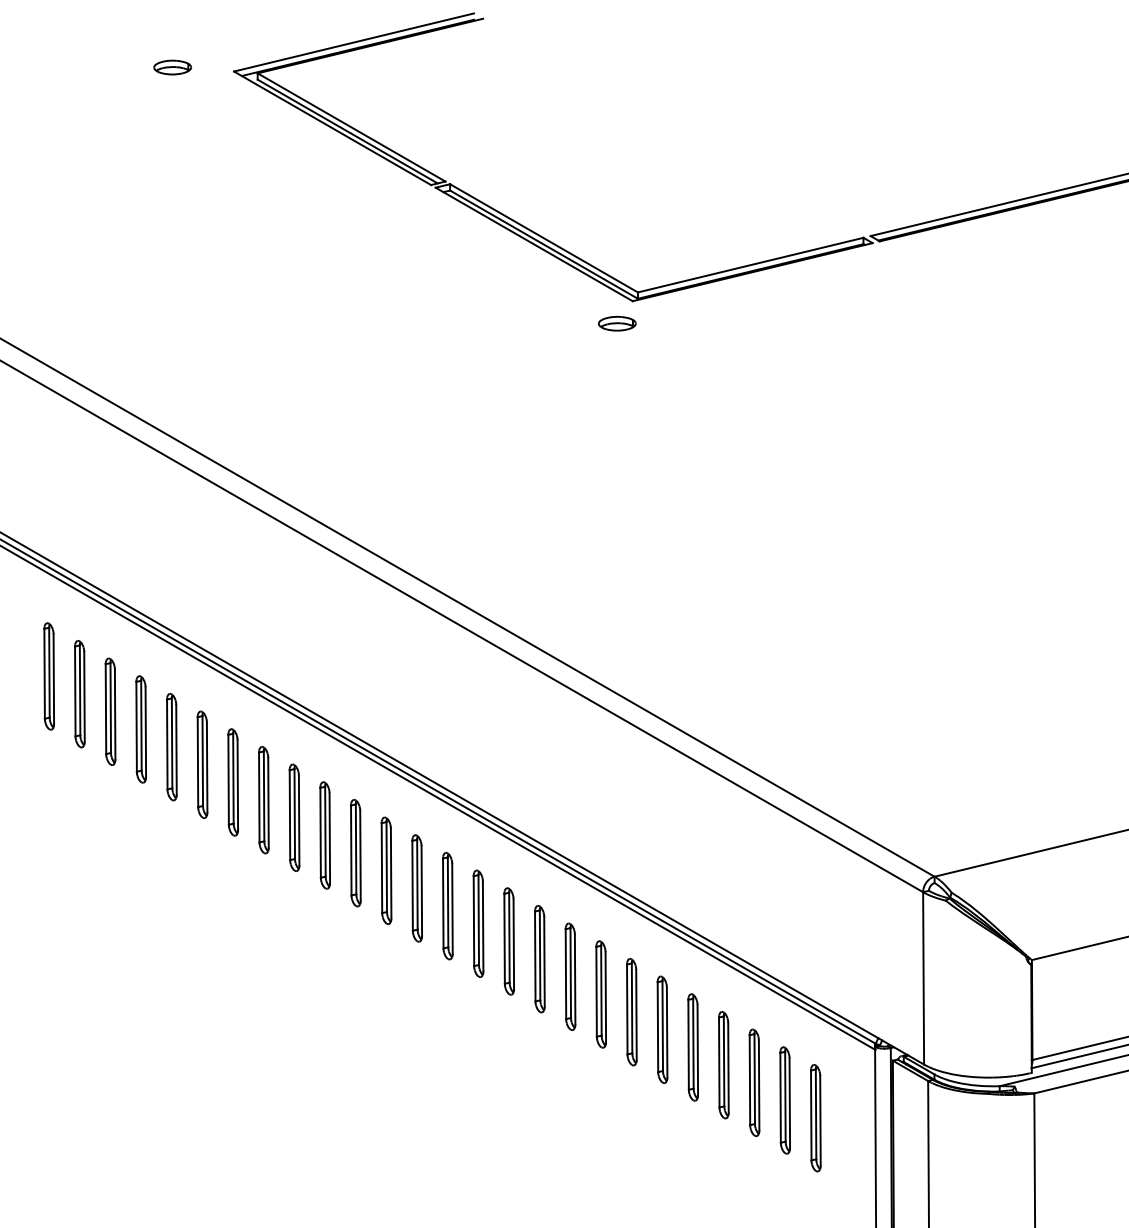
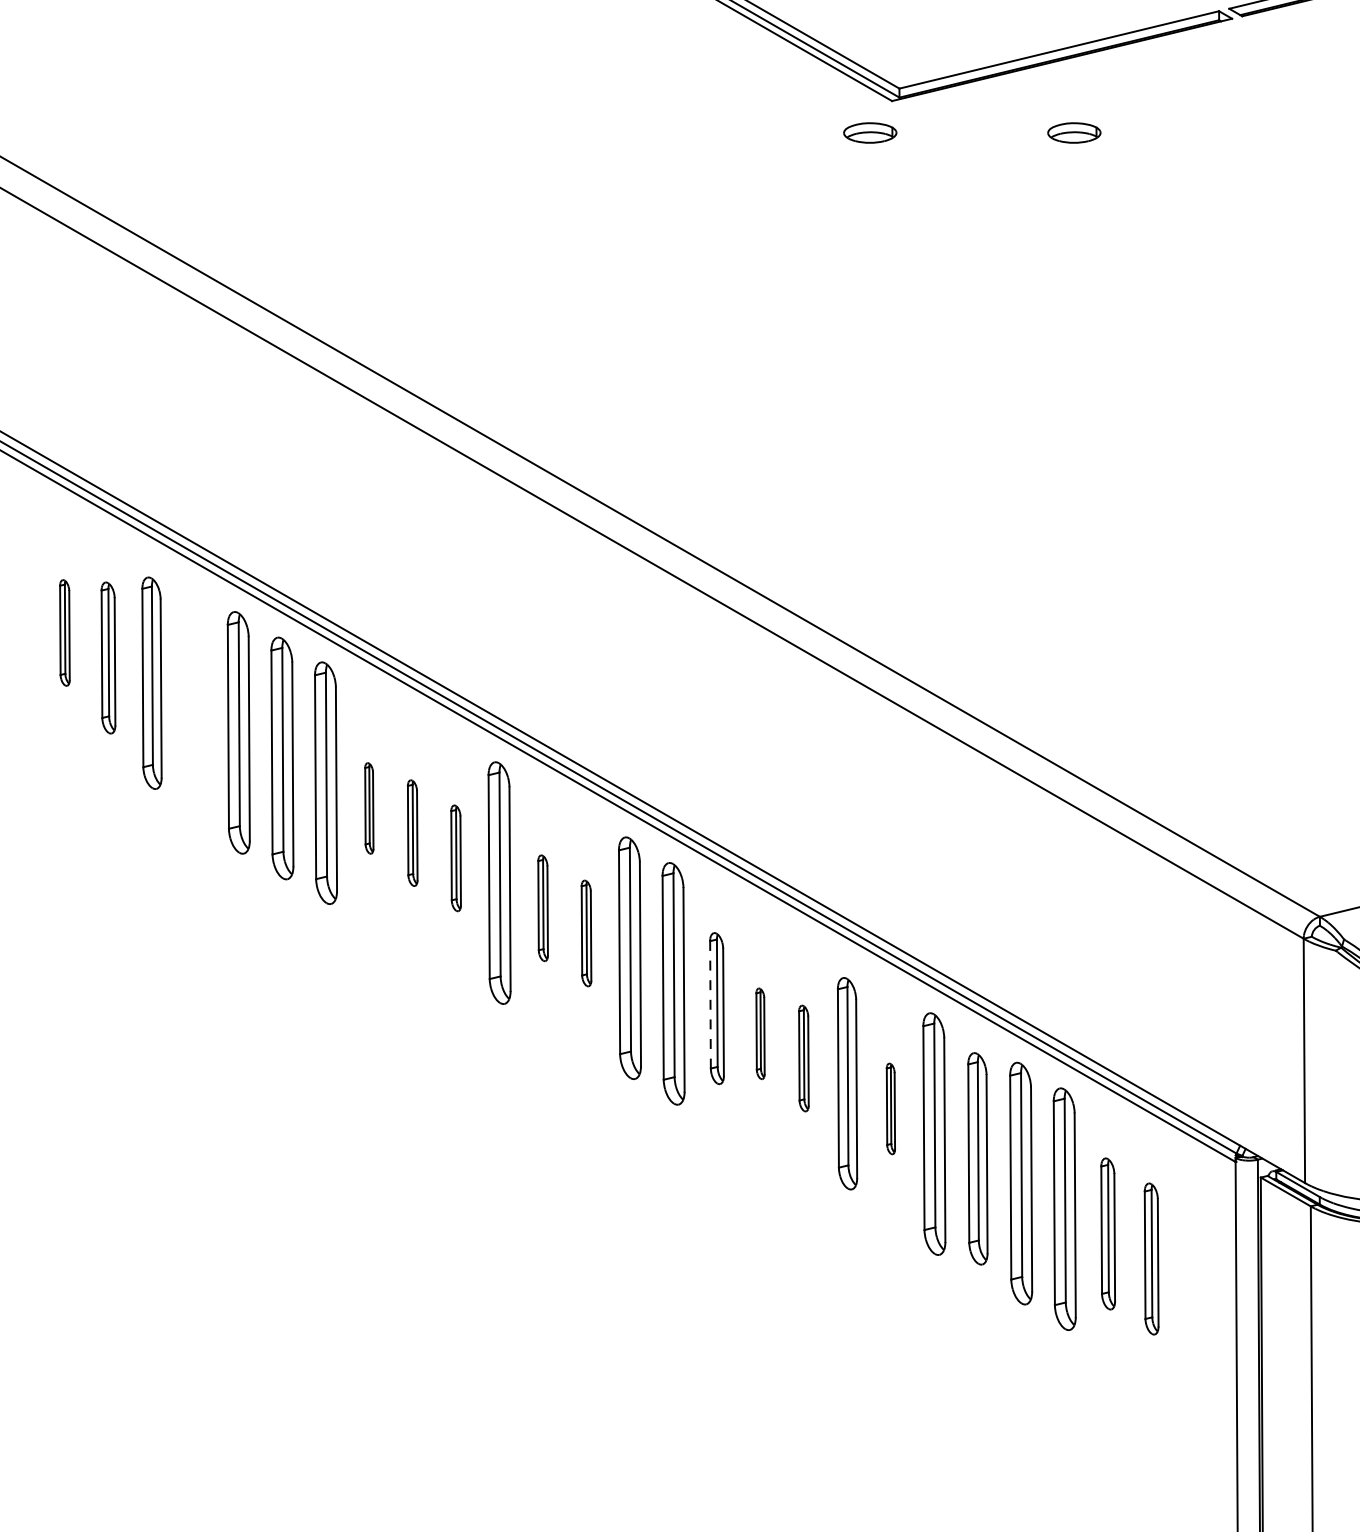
part: (761, 323) -> (1074, 132), added
part: (48, 676) -> (63, 633), size x0.7
part: (110, 711) -> (151, 682), size x1.4
part: (140, 729) -> (194, 708), removed
part: (171, 747) -> (238, 733), size x1.6
part: (202, 764) -> (282, 757), size x1.6
part: (232, 782) -> (324, 783), size x1.6
part: (263, 800) -> (368, 808), size x0.6
part: (294, 817) -> (412, 832), size x0.7
part: (324, 835) -> (455, 858), size x0.7
part: (355, 853) -> (499, 883), size x1.6
part: (386, 870) -> (543, 907), size x0.7
part: (416, 888) -> (585, 933), size x0.7
part: (447, 906) -> (629, 959), size x1.6
part: (478, 923) -> (673, 983), size x1.6
line: (504, 938) -> (710, 1004), solid -> dashed
part: (539, 959) -> (759, 1034), size x0.6
part: (570, 976) -> (803, 1058), size x0.7
part: (600, 994) -> (846, 1083), size x1.4
part: (631, 1012) -> (890, 1109), size x0.6
part: (662, 1029) -> (934, 1133), size x1.6
part: (692, 1047) -> (976, 1158), size x1.4
part: (723, 1065) -> (1020, 1184), size x1.6
part: (754, 1082) -> (1064, 1208), size x1.6

